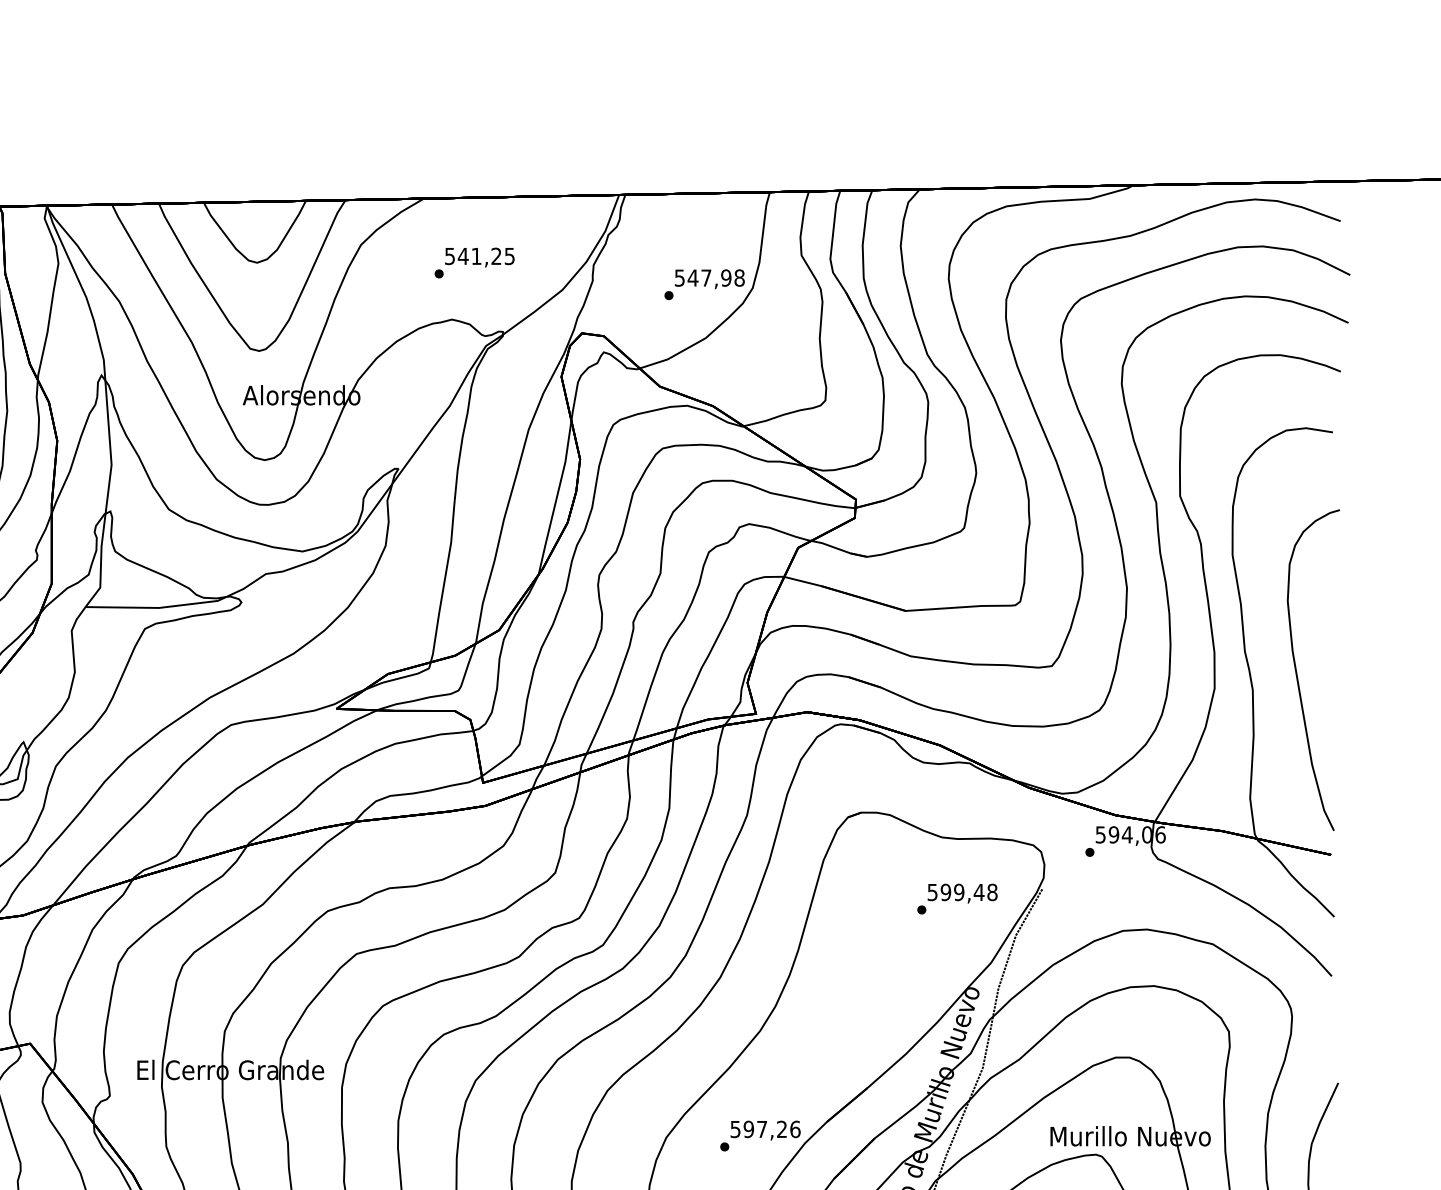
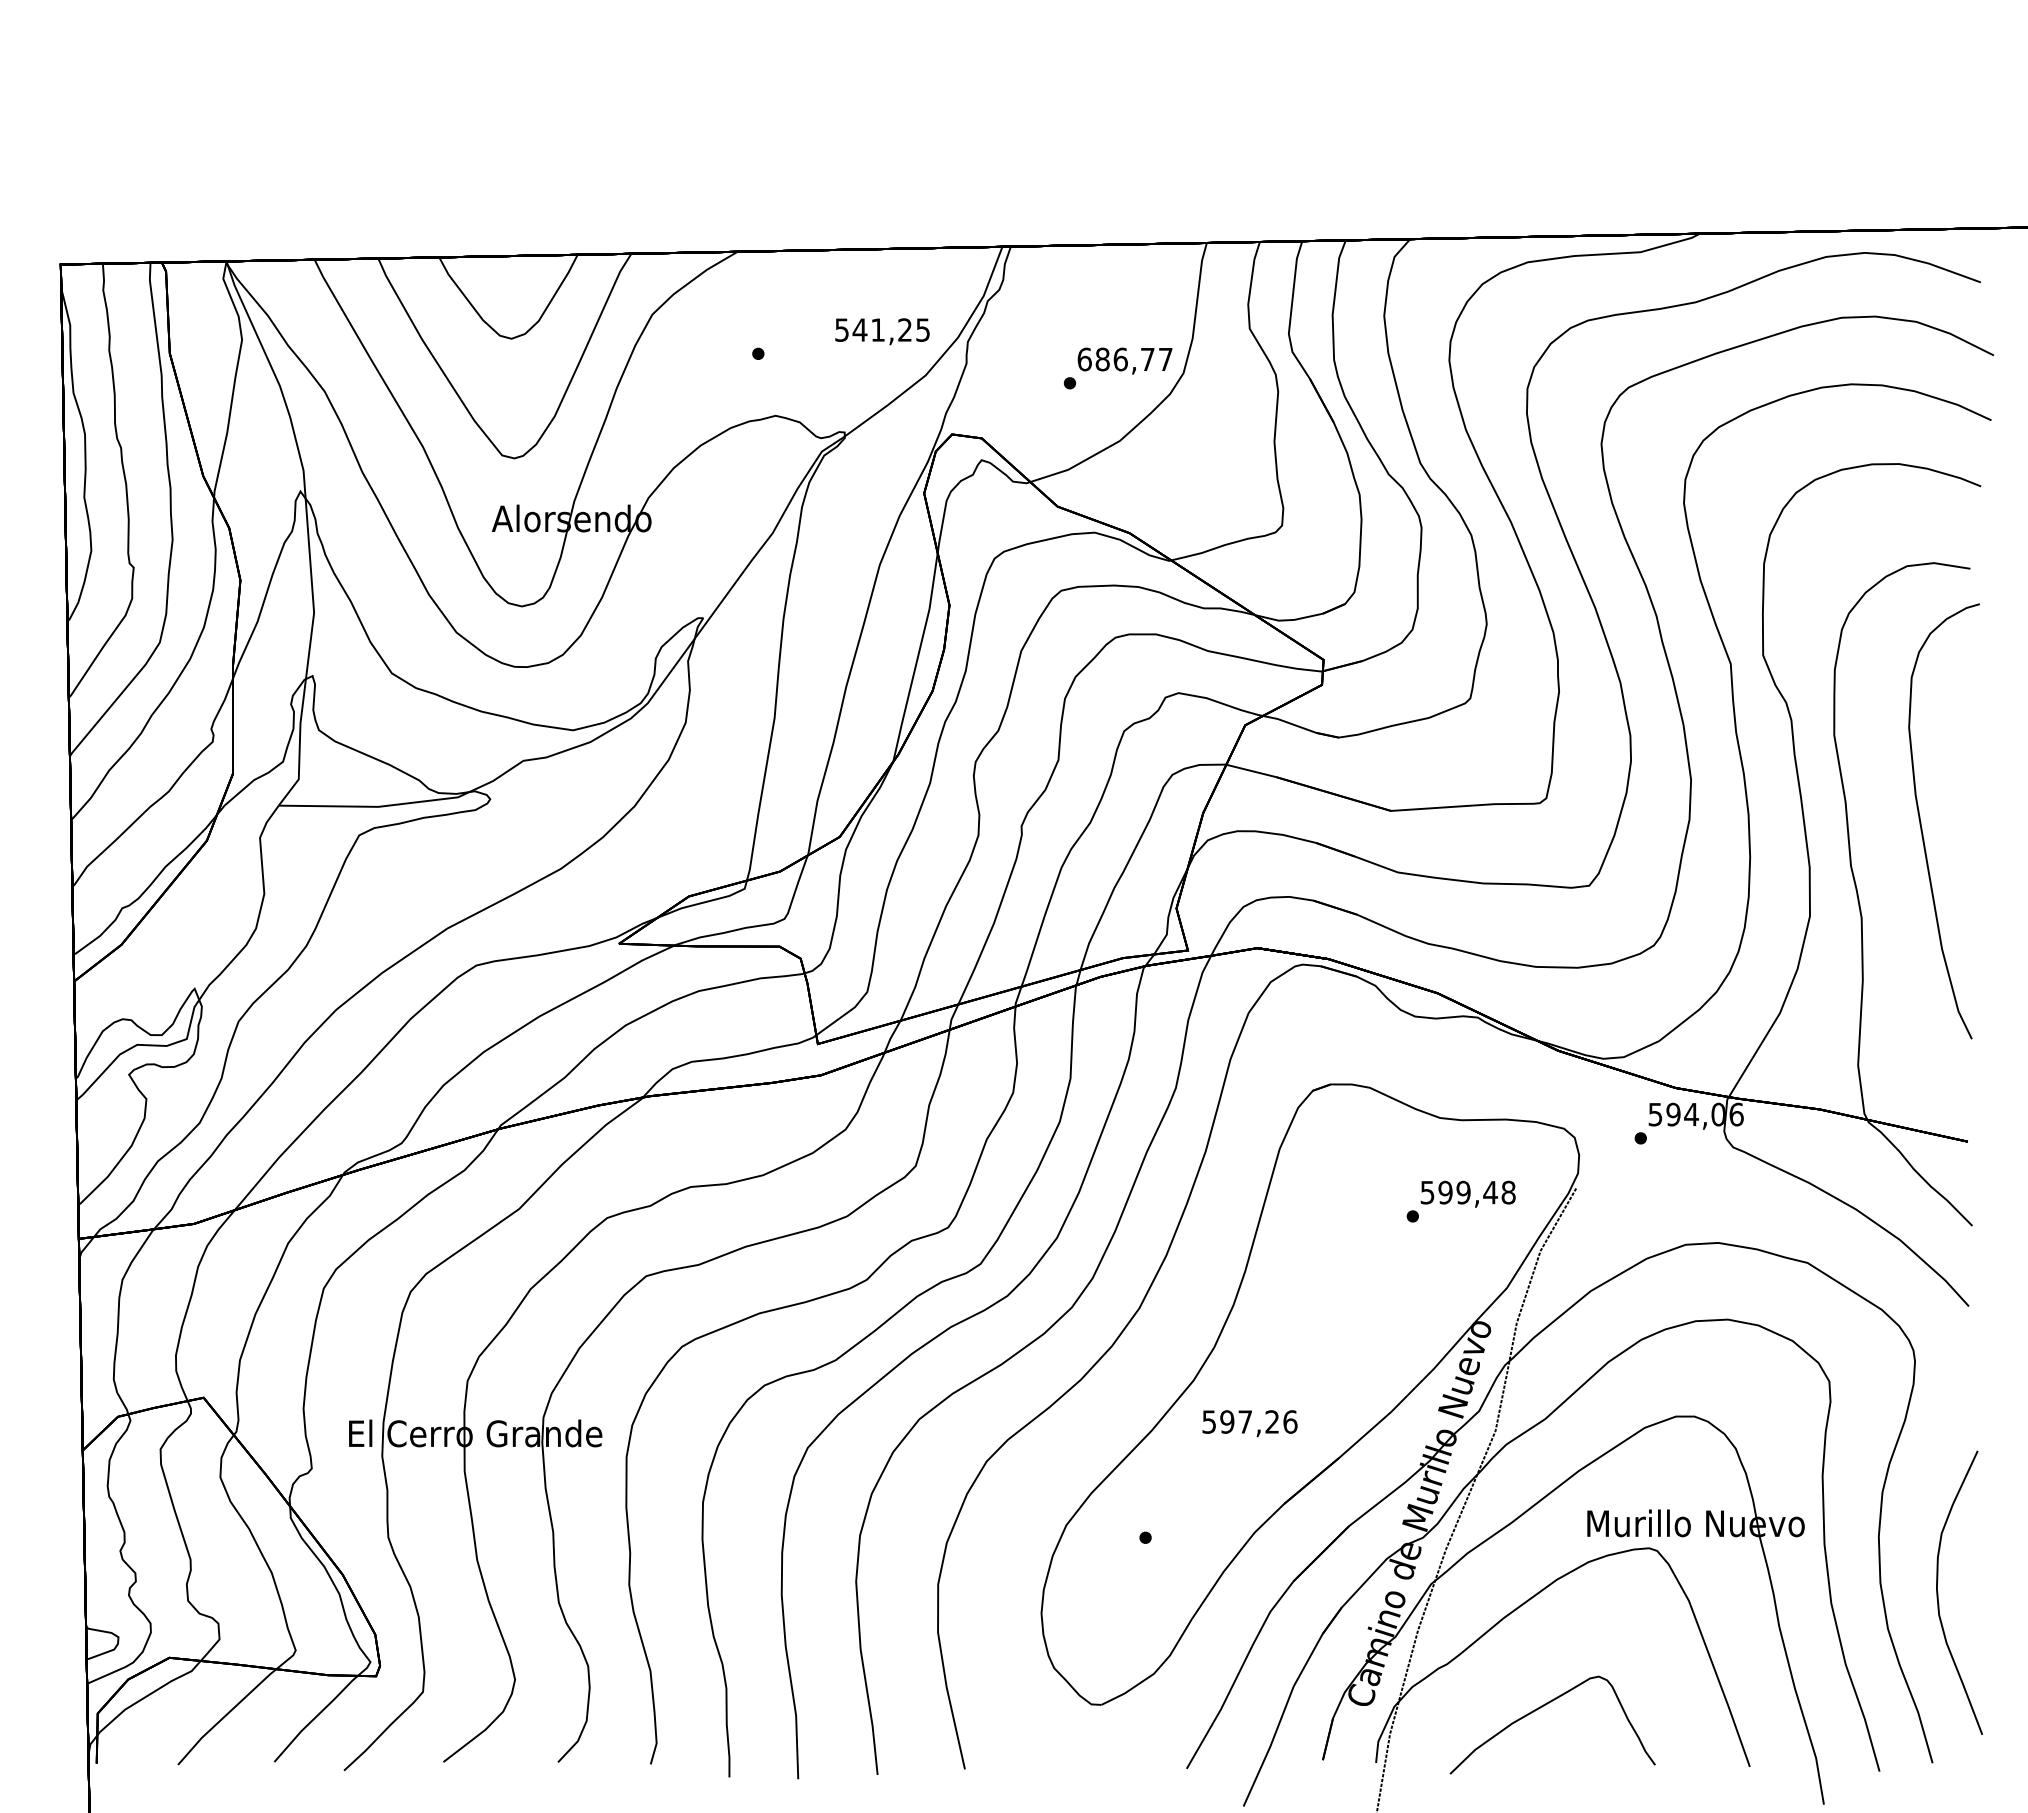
text: (479, 257) -> (882, 331), moved
text: (709, 278) -> (1124, 359), 547,98 -> 686,77
curve: (1297, 674) -> (1922, 827), moved
text: (765, 1130) -> (1249, 1423), moved

